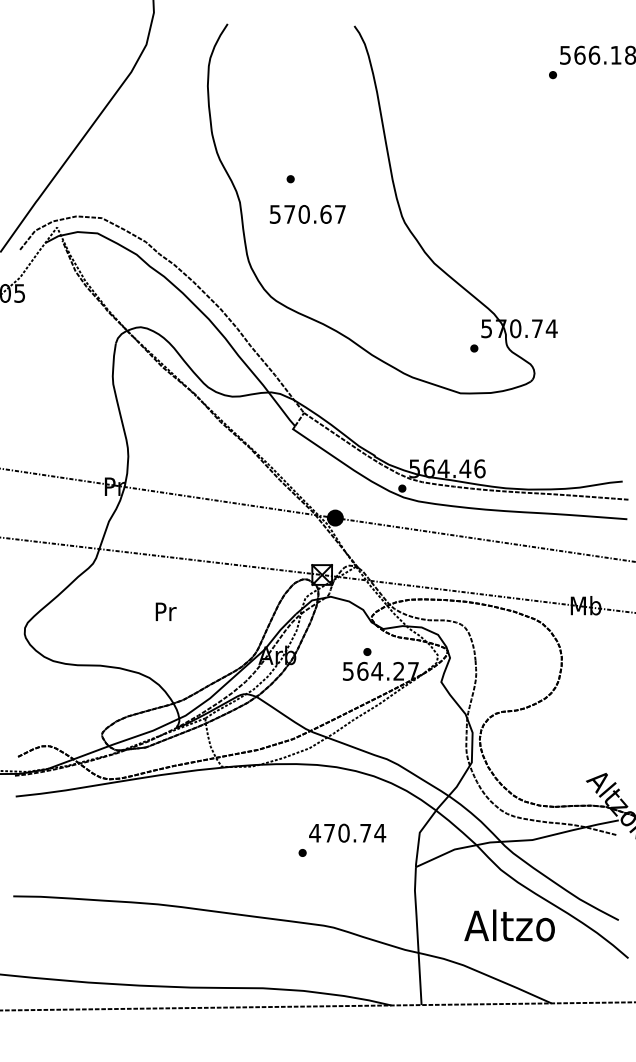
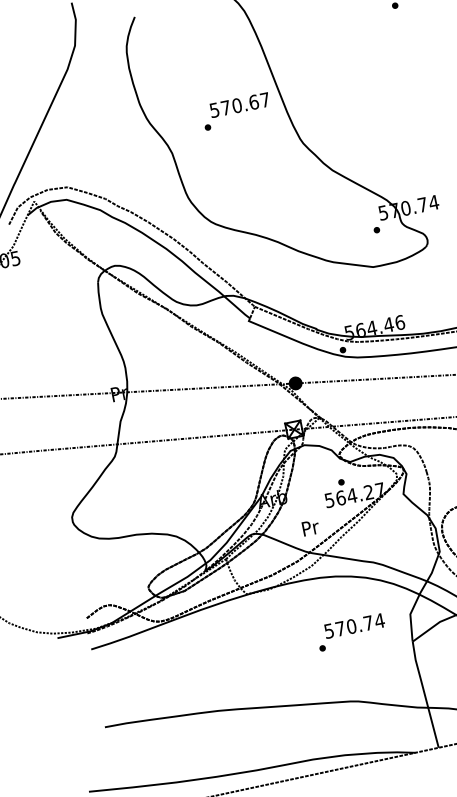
text: (307, 214) -> (239, 105), moved
text: (165, 611) -> (310, 527), moved
text: (315, 833) -> (329, 631), 470.74 -> 570.74

